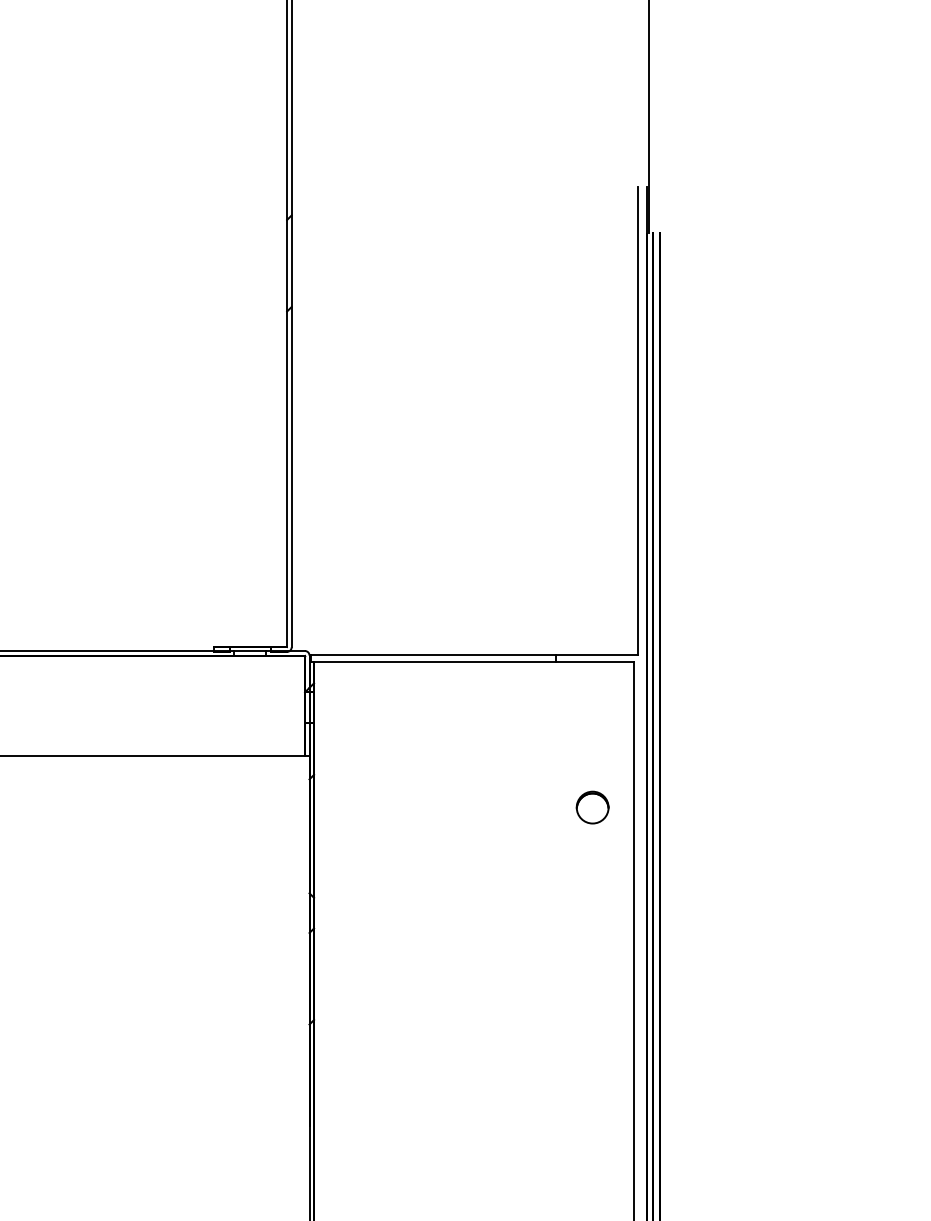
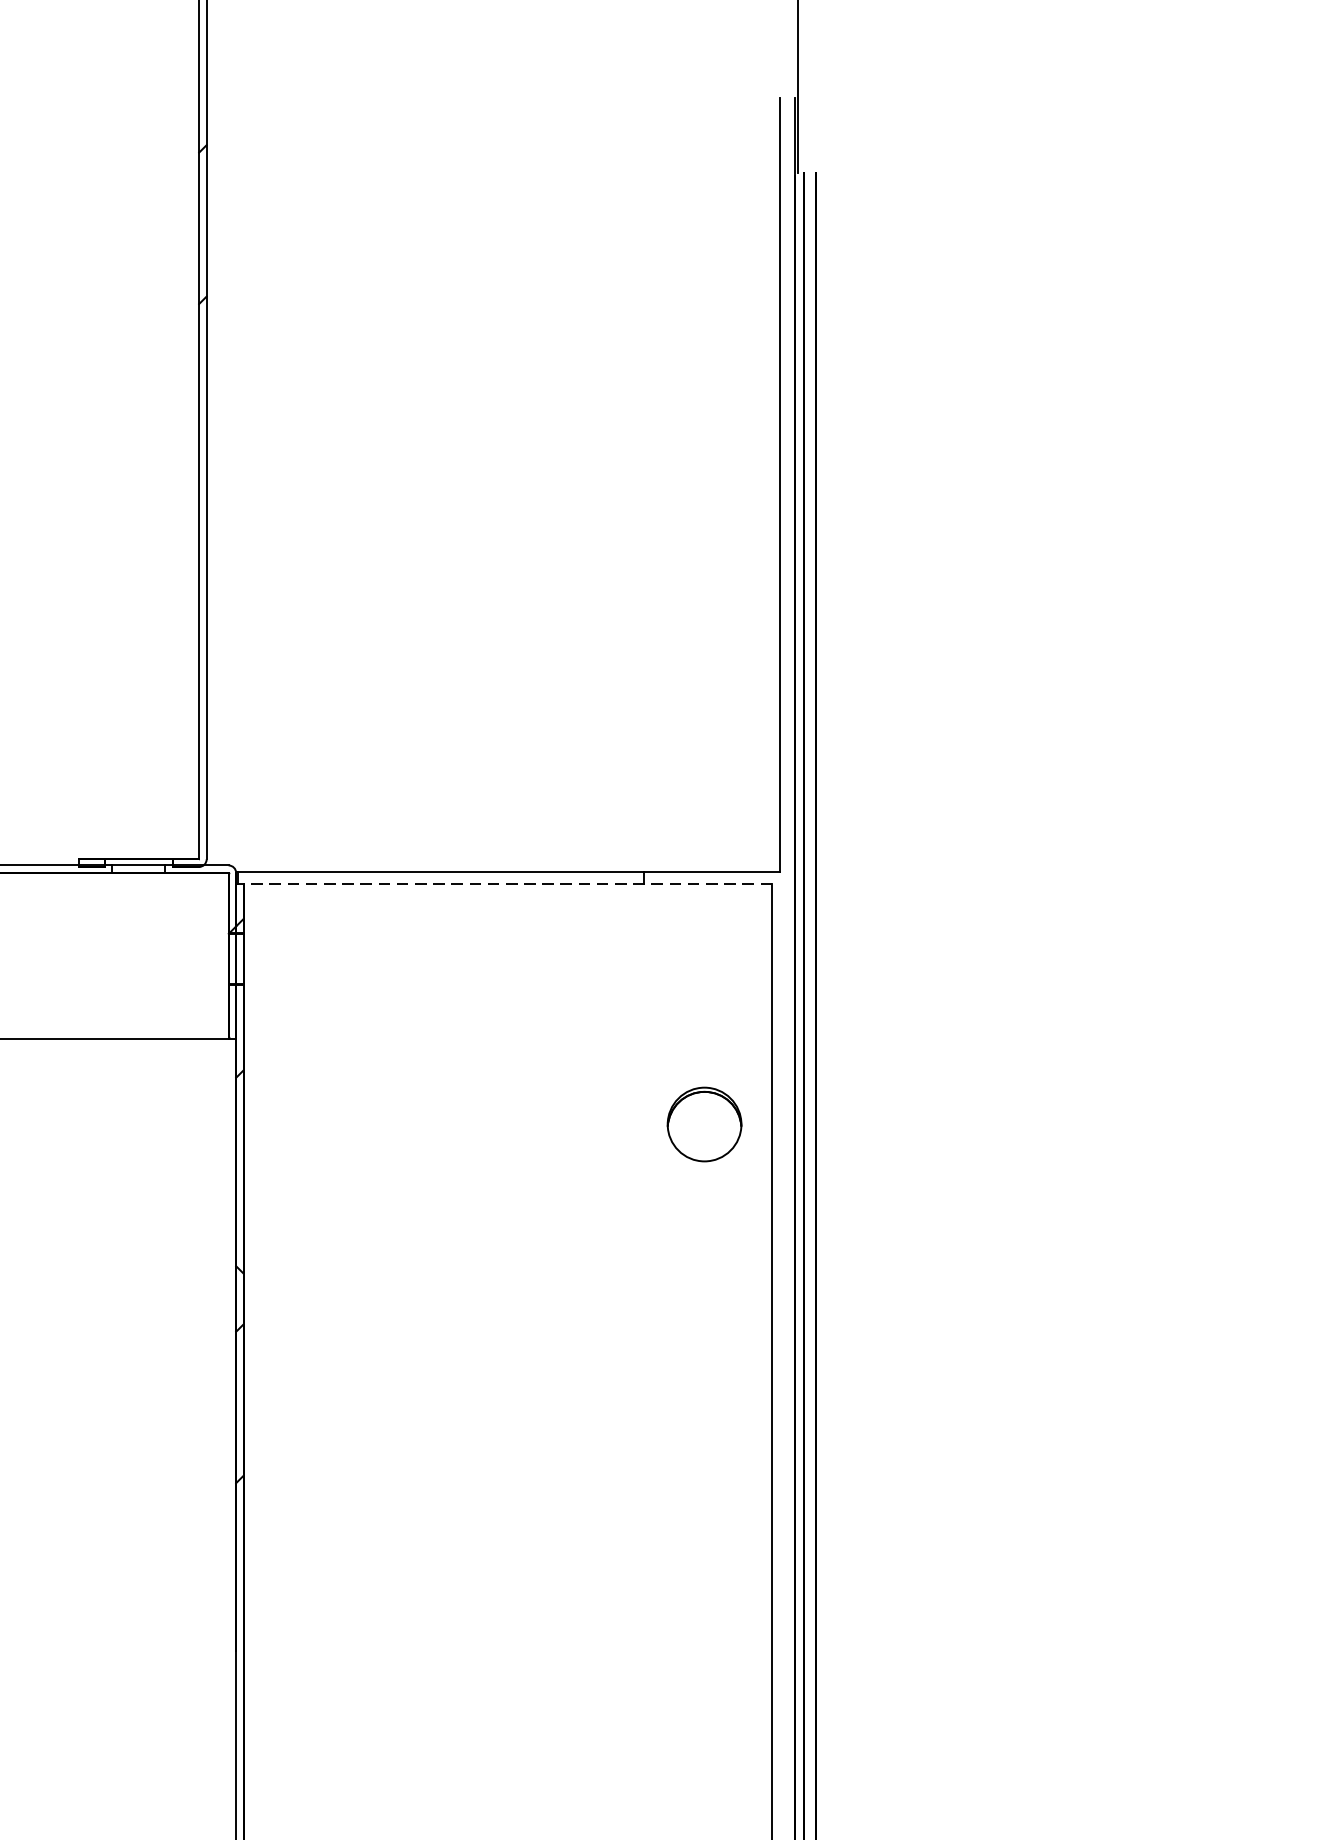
line: (473, 662) -> (507, 884), solid -> dashed
part: (592, 807) -> (704, 1124), size x1.4

